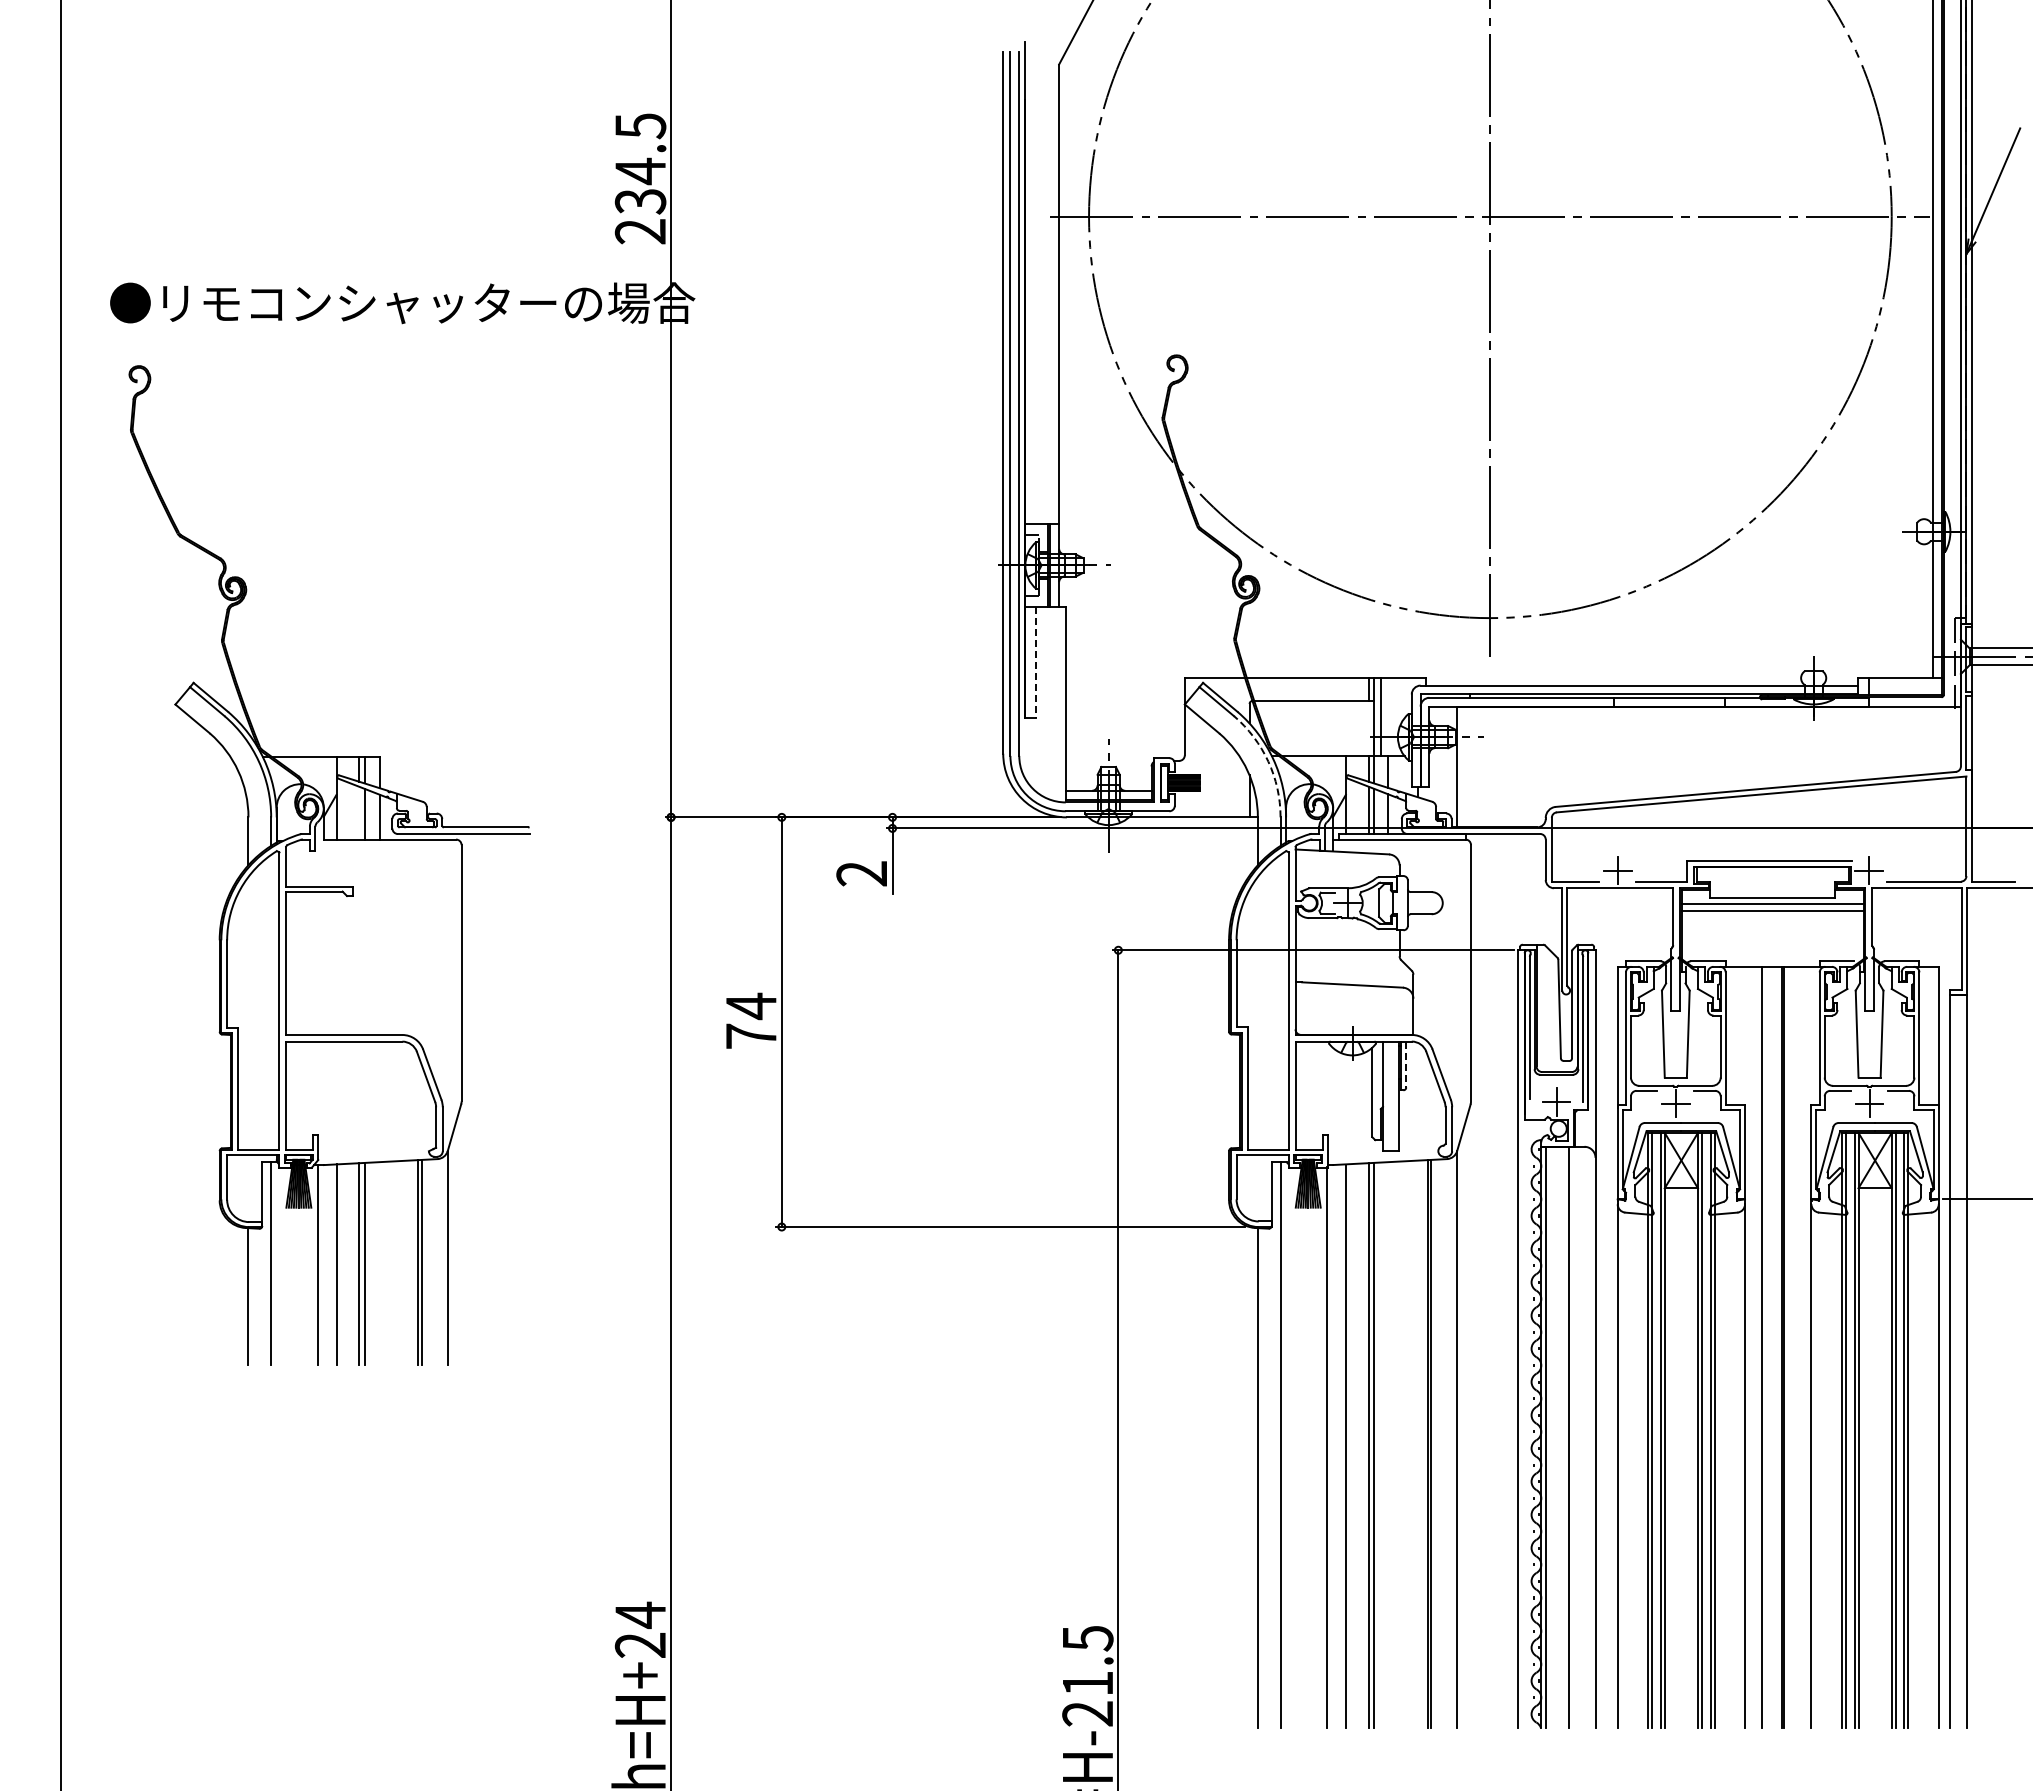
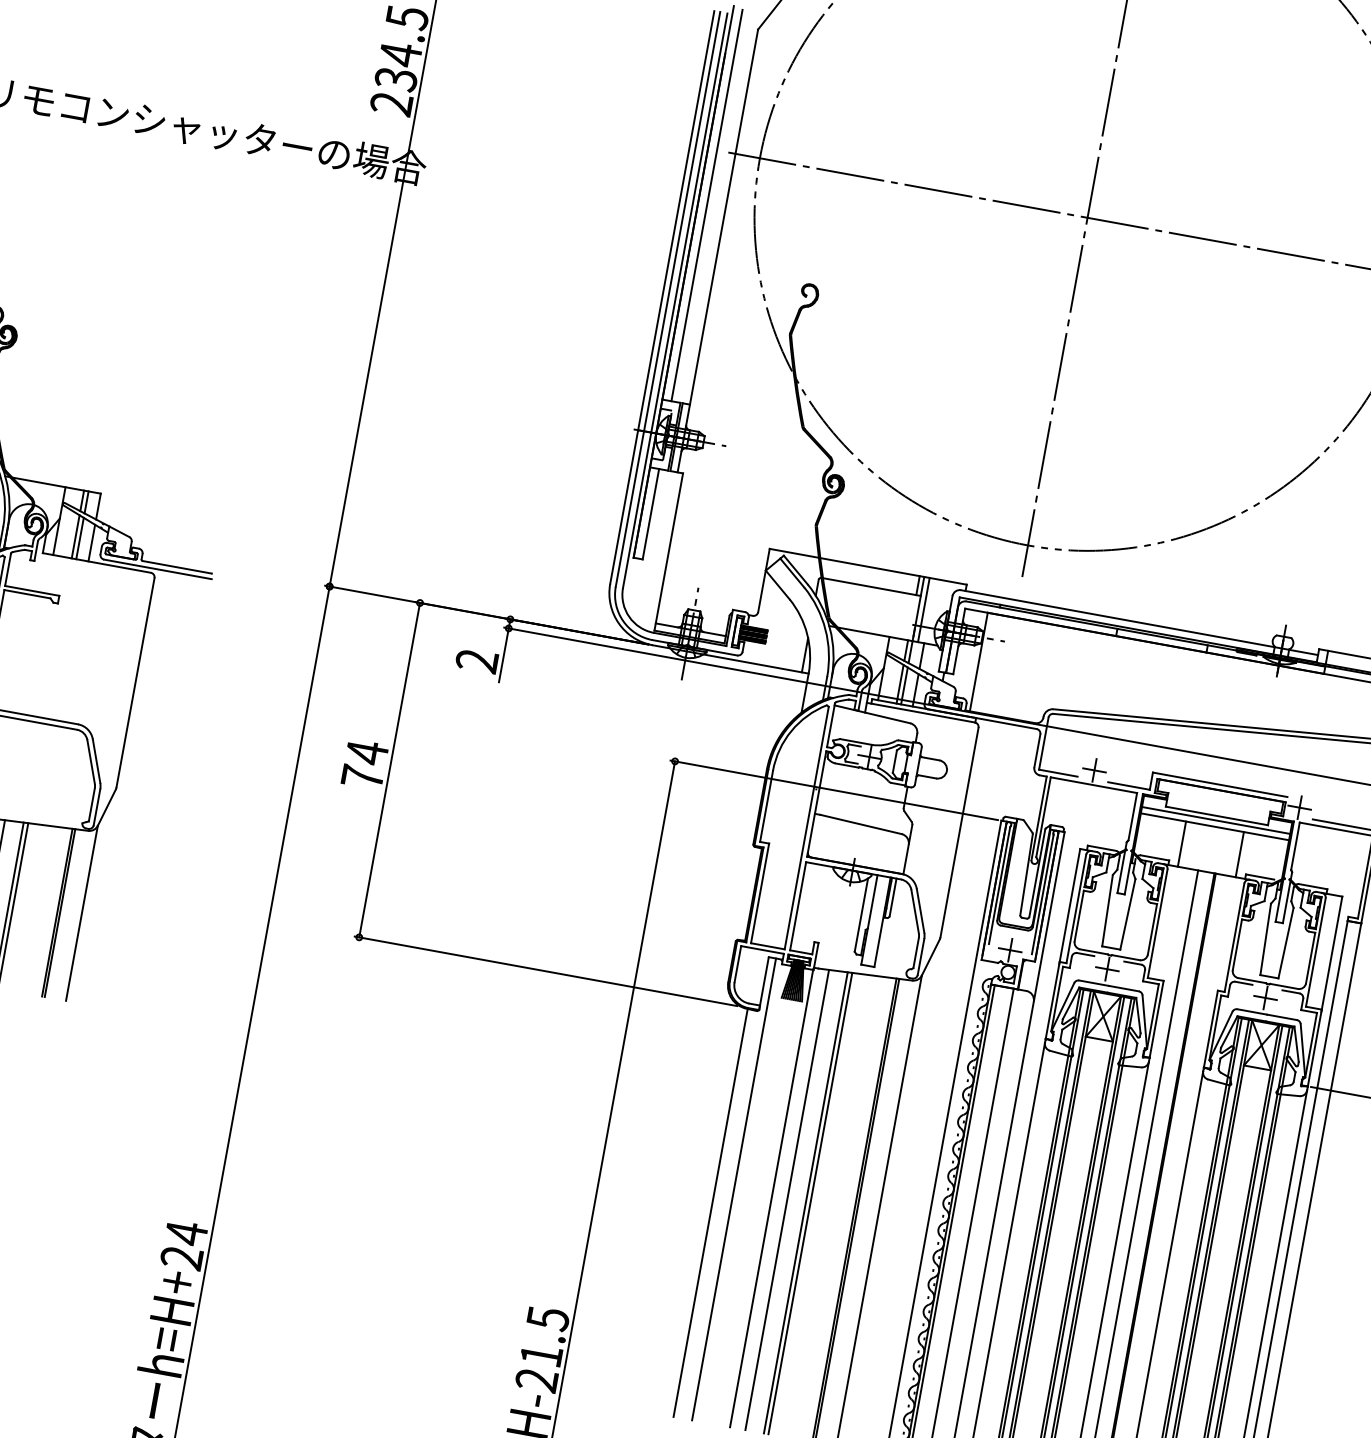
line: (1036, 283) -> (707, 204), added
line: (1036, 662) -> (650, 514), dashed -> solid
arc: (1268, 761) -> (825, 629), dashed -> solid
line: (359, 812) -> (76, 536), added
line: (1737, 938) -> (1182, 843), added
line: (1808, 938) -> (1240, 854), added
line: (1406, 1064) -> (893, 897), dashed -> solid

